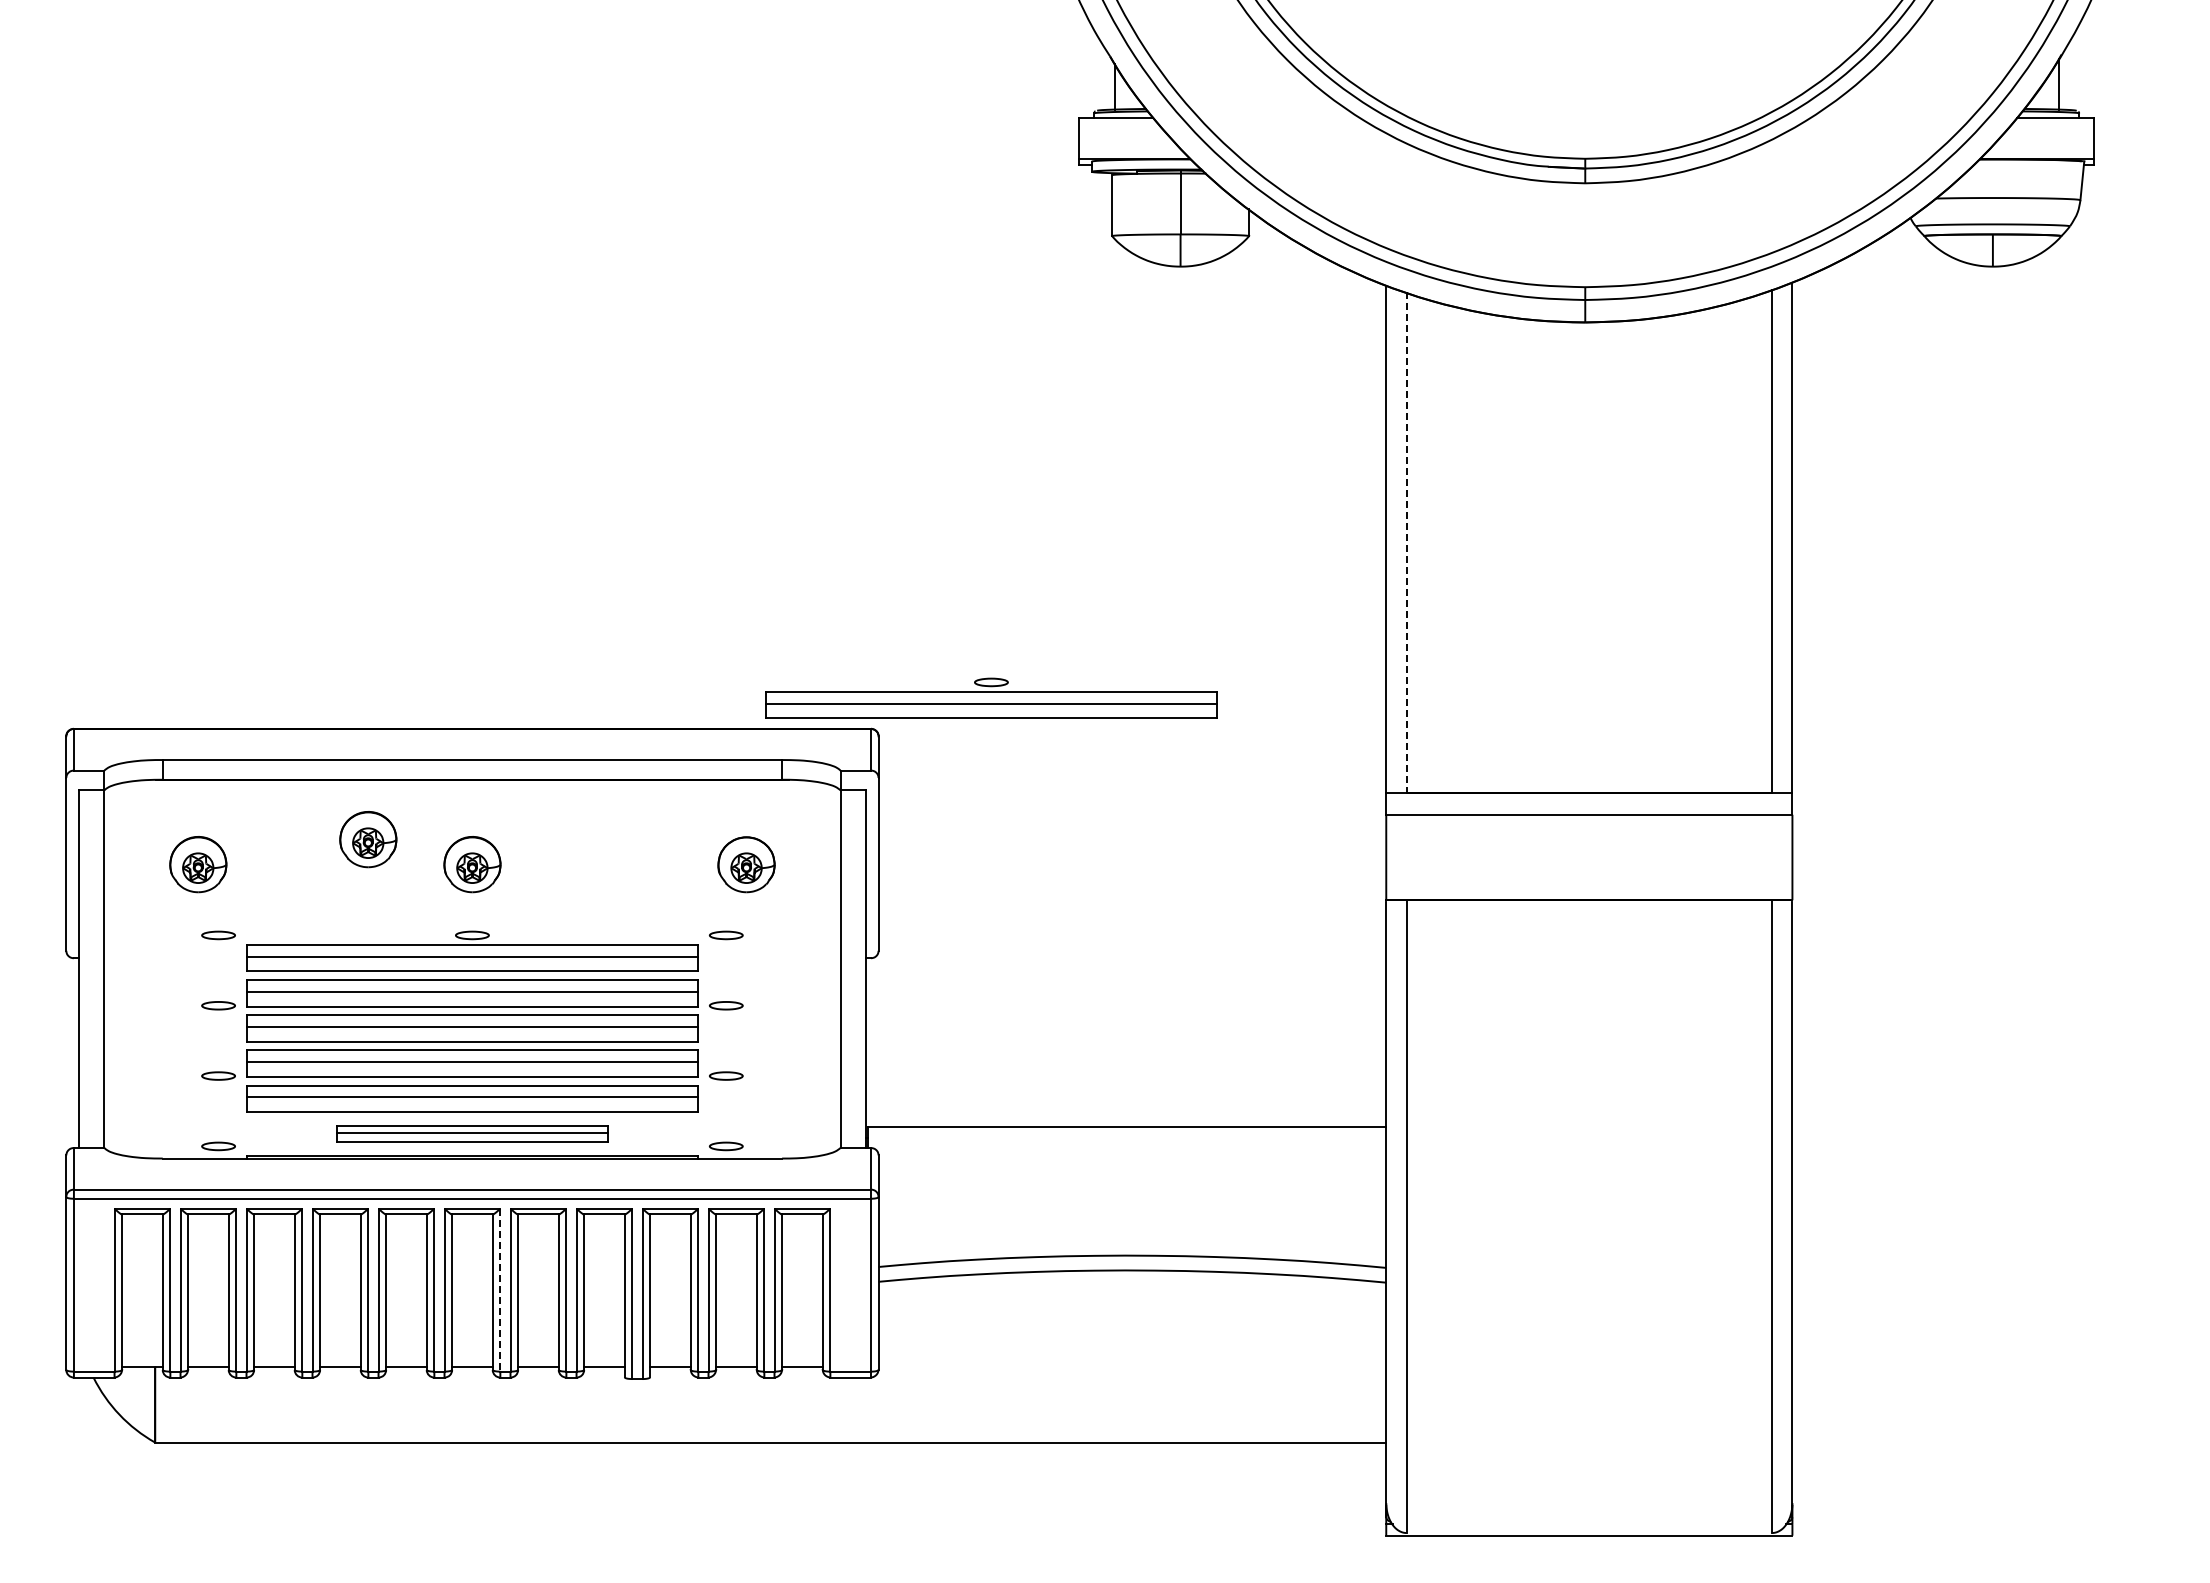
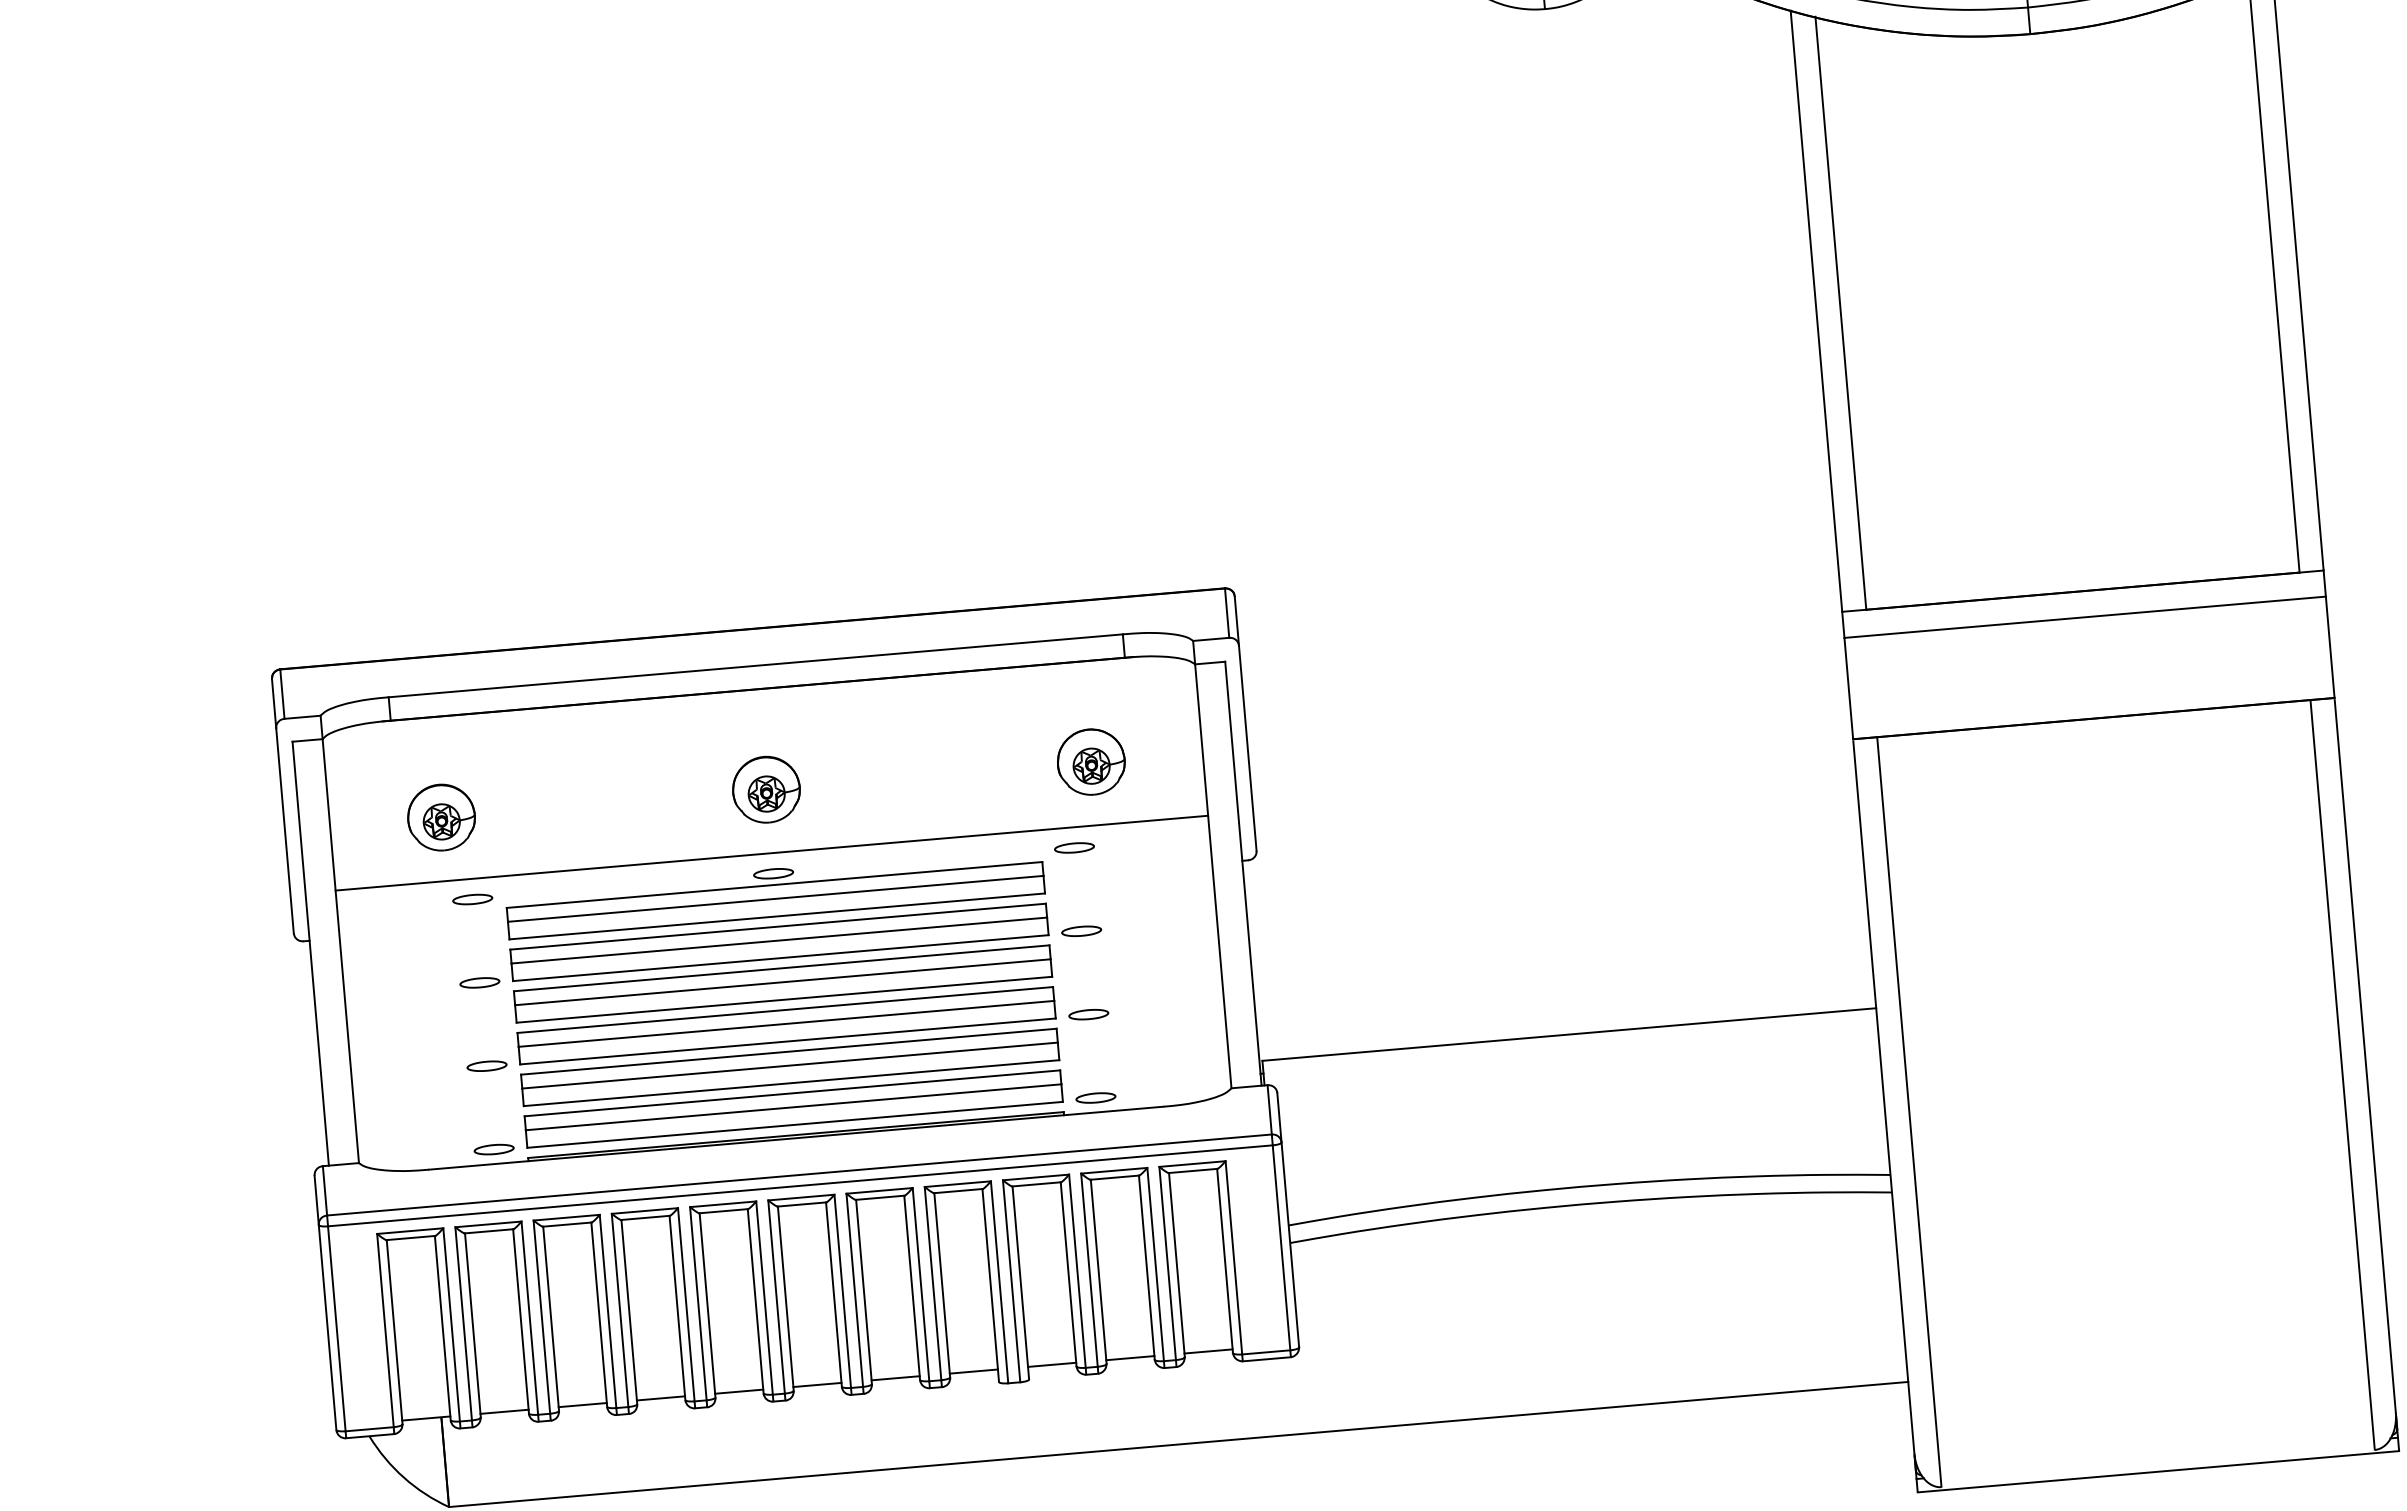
line: (1406, 543) -> (1840, 314), dashed -> solid
part: (991, 697) -> (1364, 538), removed
part: (368, 839) -> (640, 770), removed
line: (472, 918) -> (771, 853), added
part: (472, 1133) -> (793, 1108), size x1.67
line: (500, 1290) -> (842, 1291), dashed -> solid

